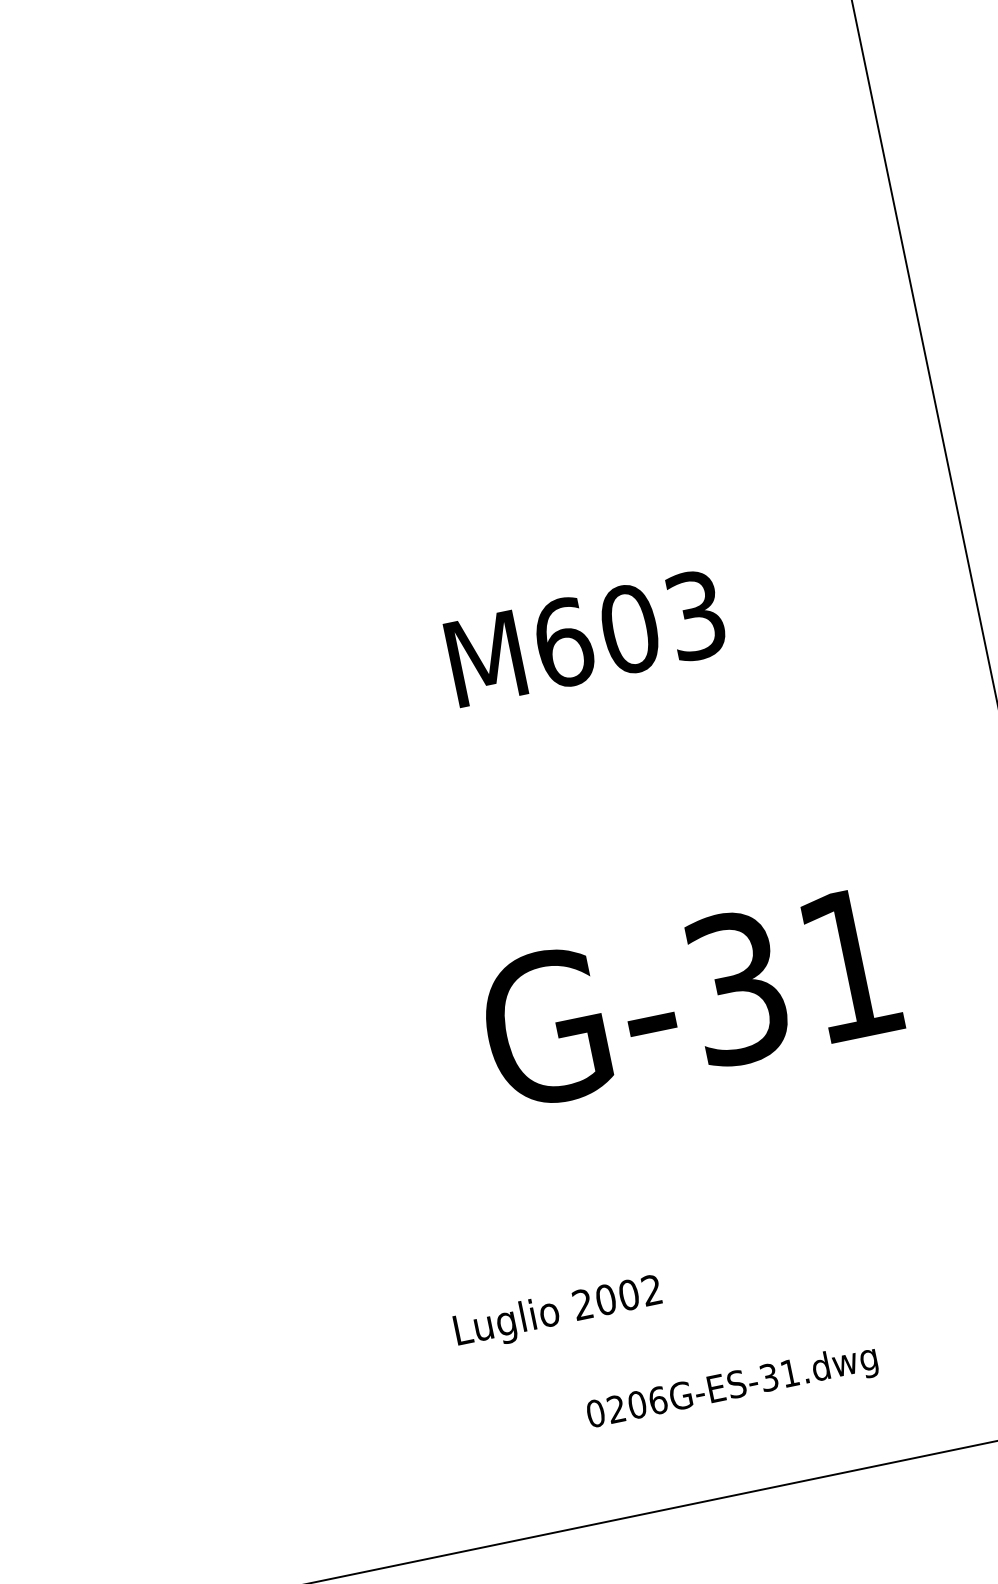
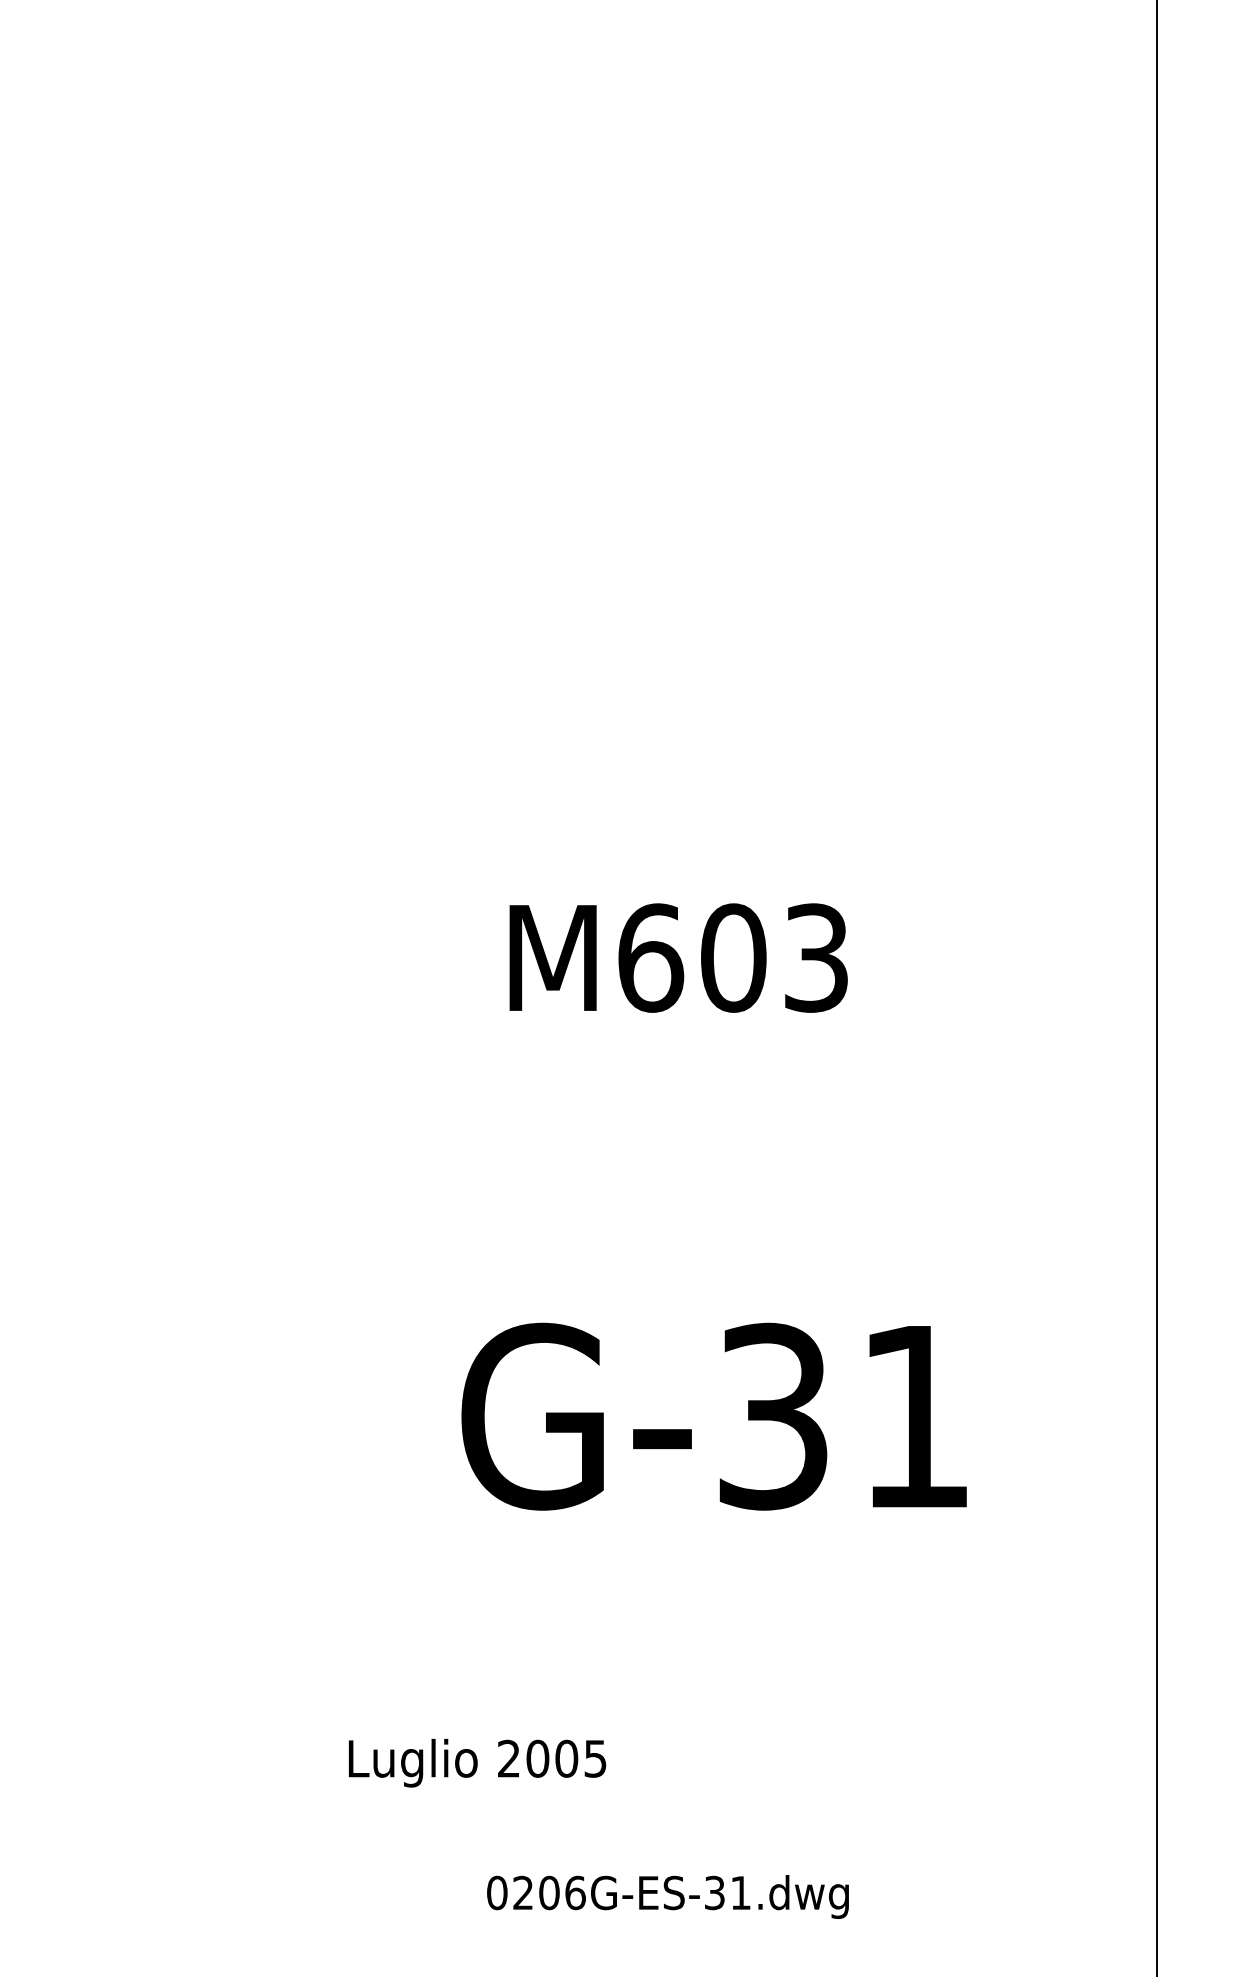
text: (651, 1290) -> (595, 1758), 2002 -> 2005

